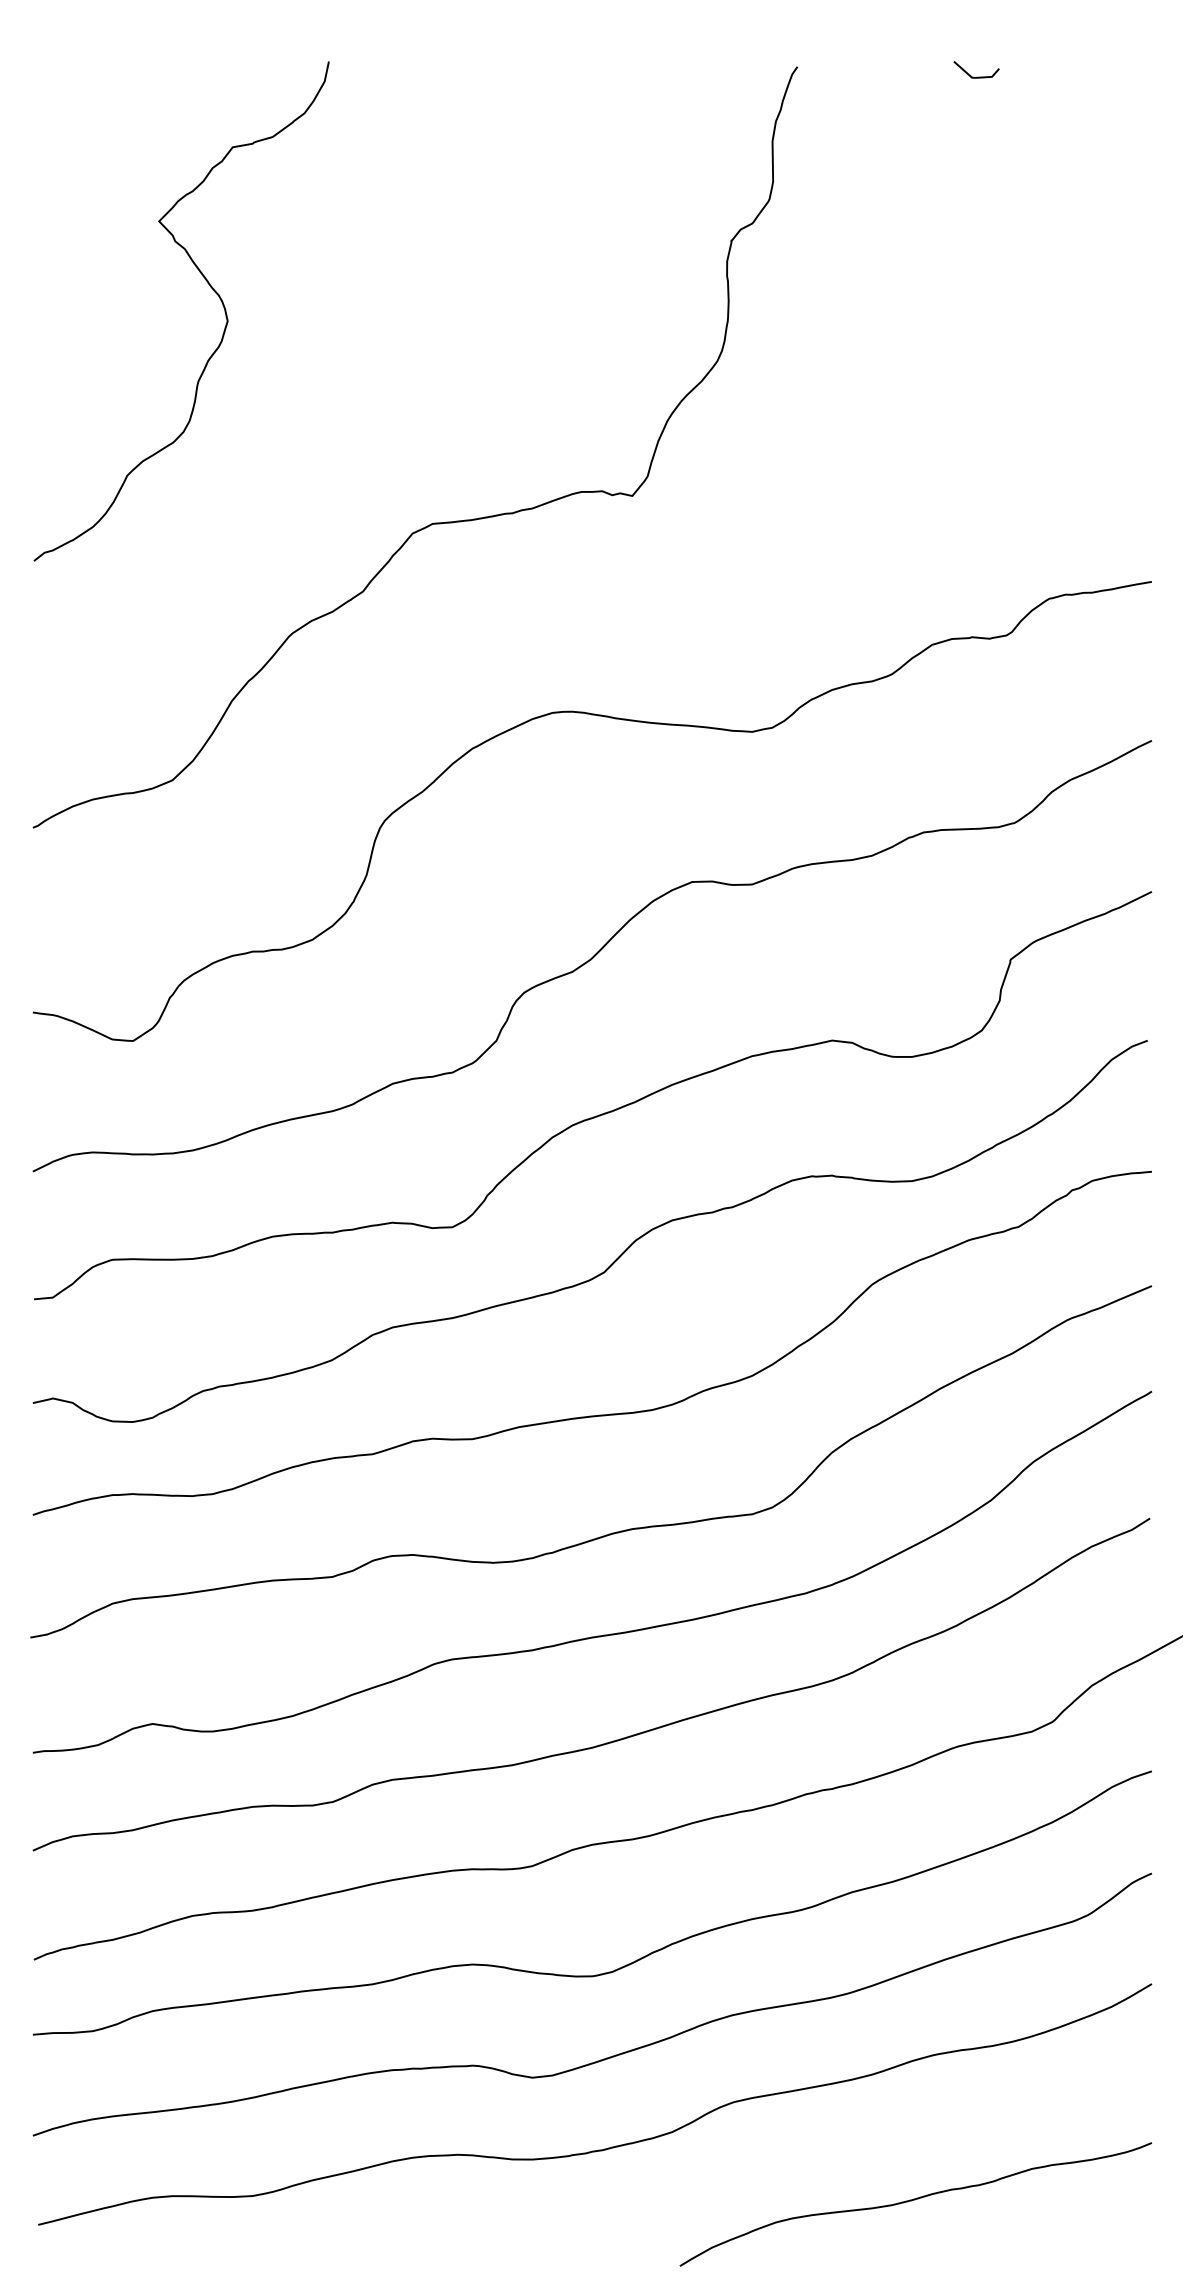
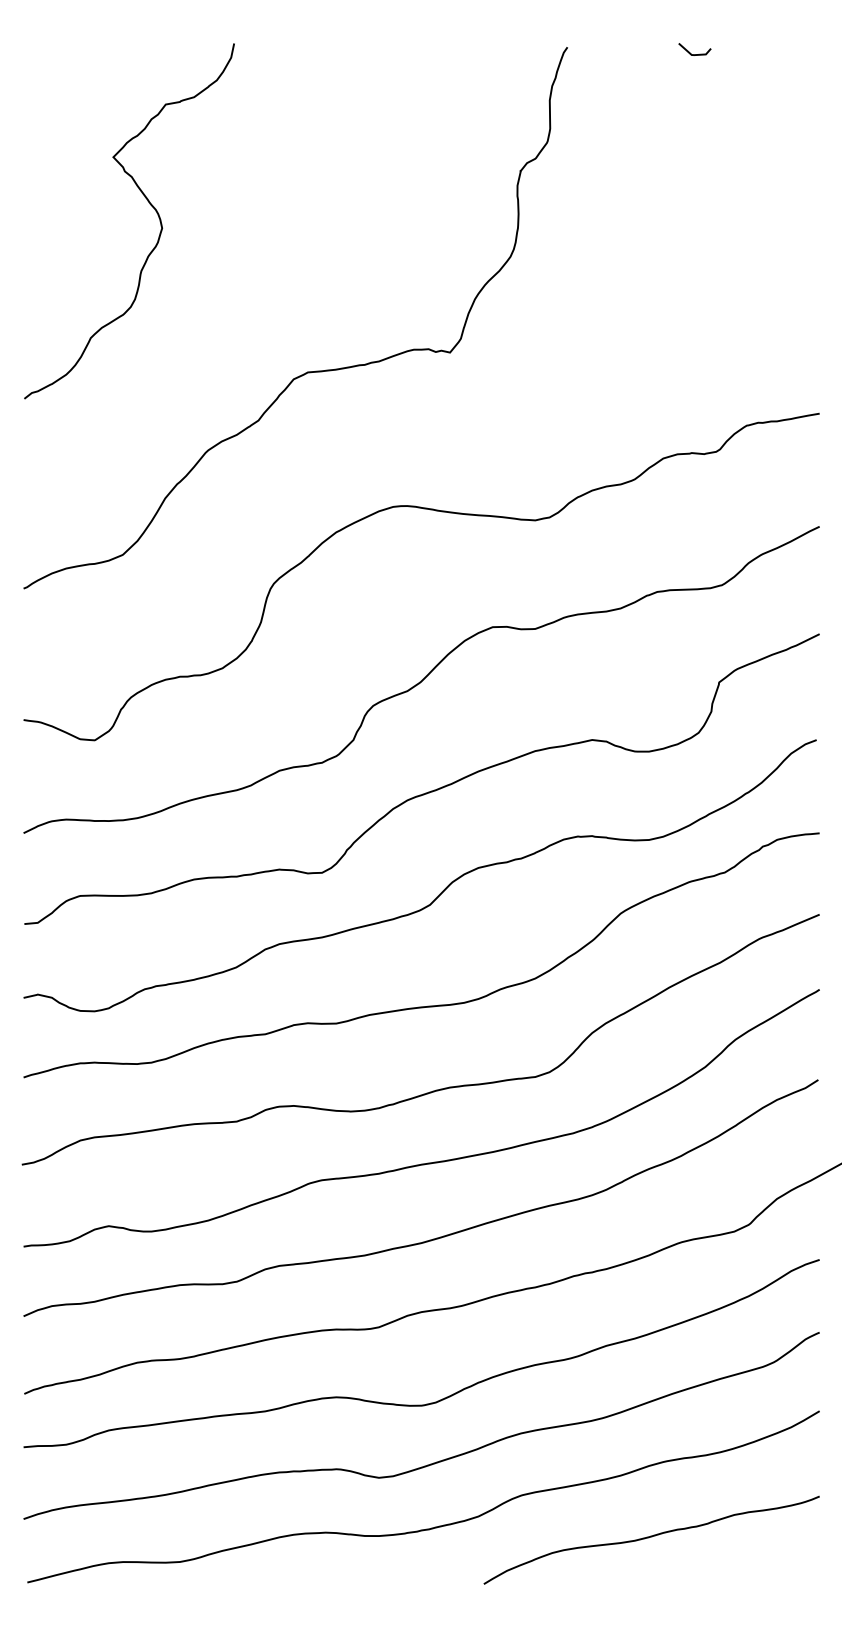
curve: (915, 2200) -> (651, 1537), moved

